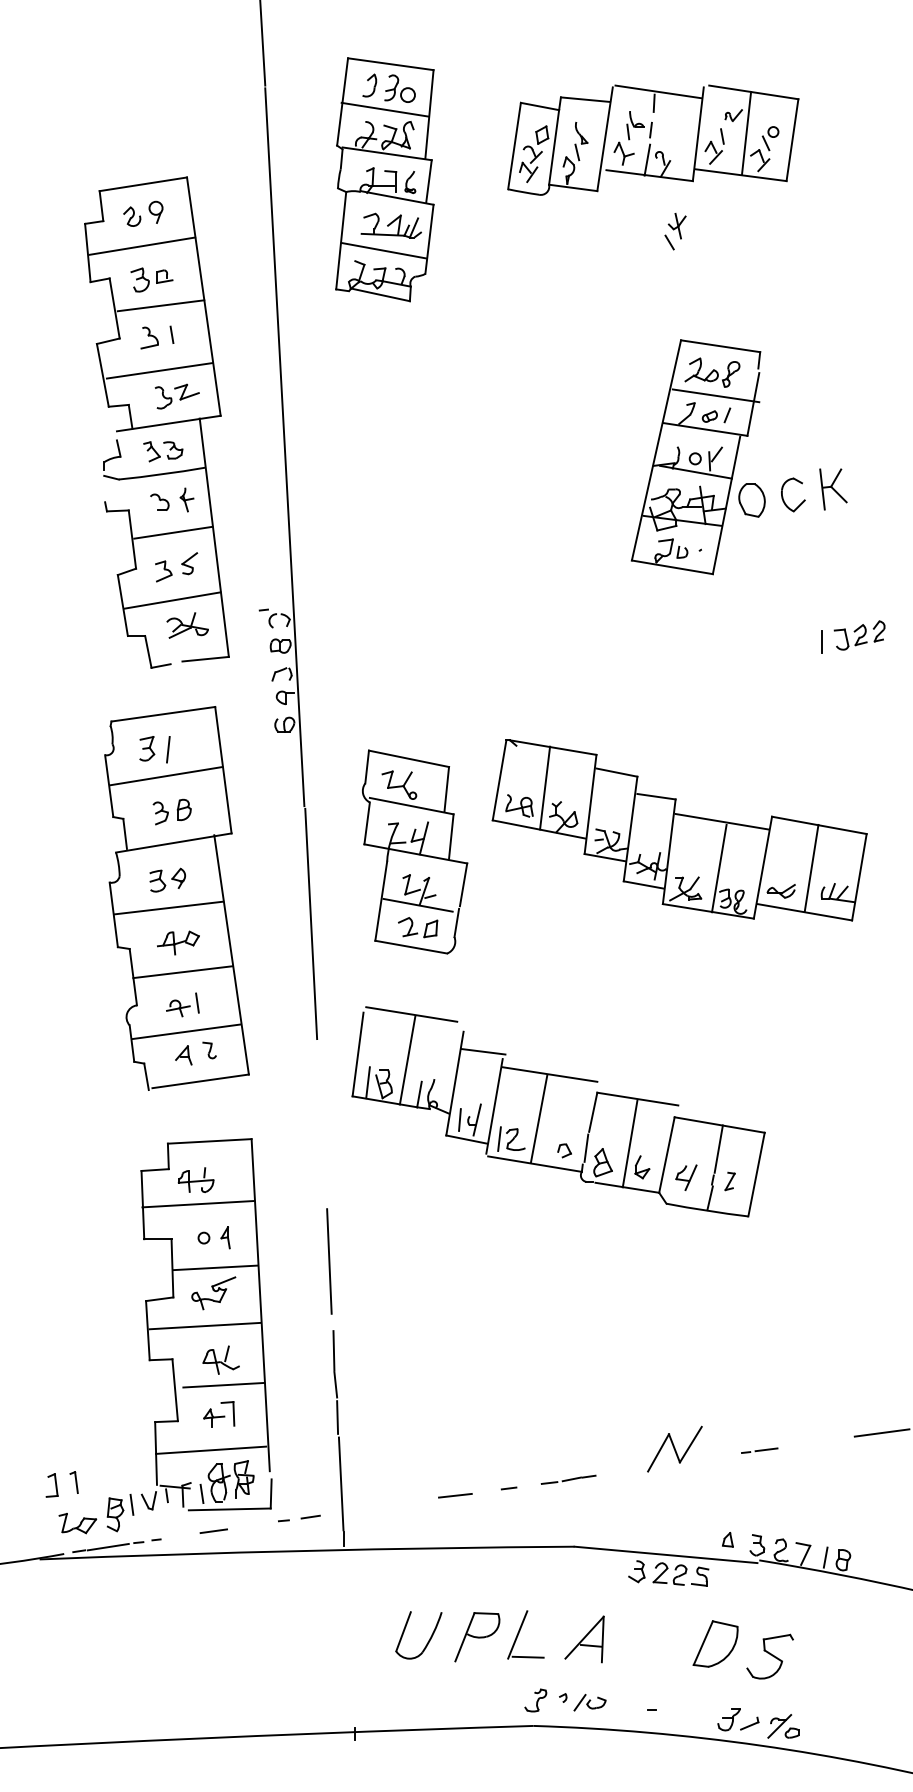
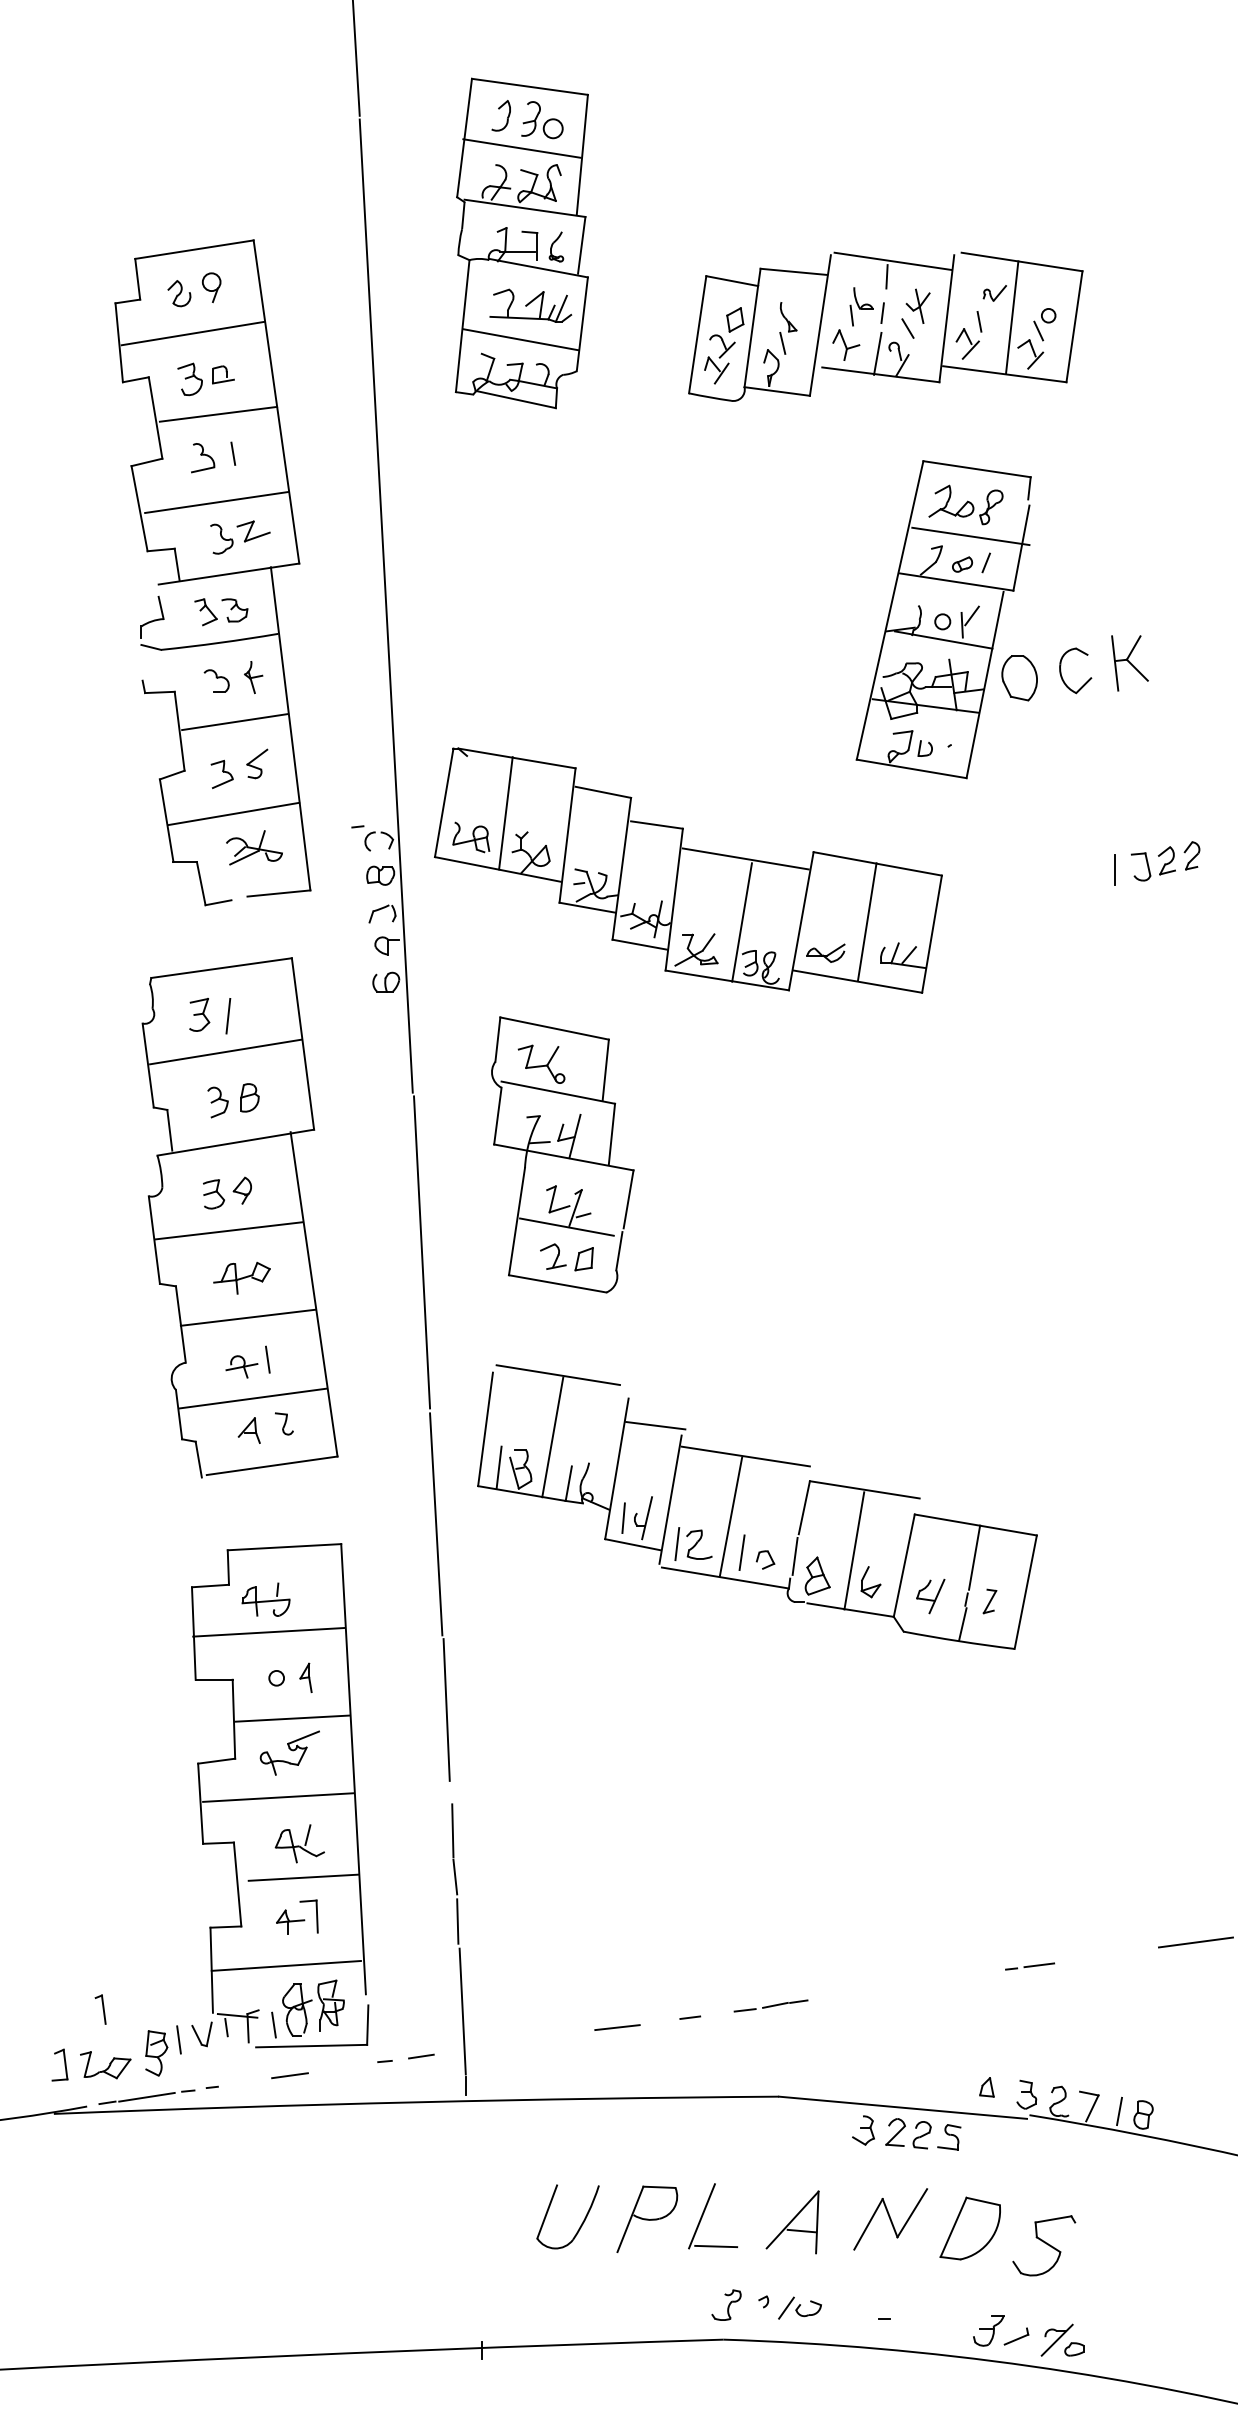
part: (653, 139) -> (886, 325), moved
part: (679, 830) -> (688, 870), moved
line: (321, 1124) -> (435, 1524), added
line: (547, 1145) -> (742, 1552), added
part: (674, 1448) -> (890, 2218), moved
part: (51, 1485) -> (59, 2065), moved

